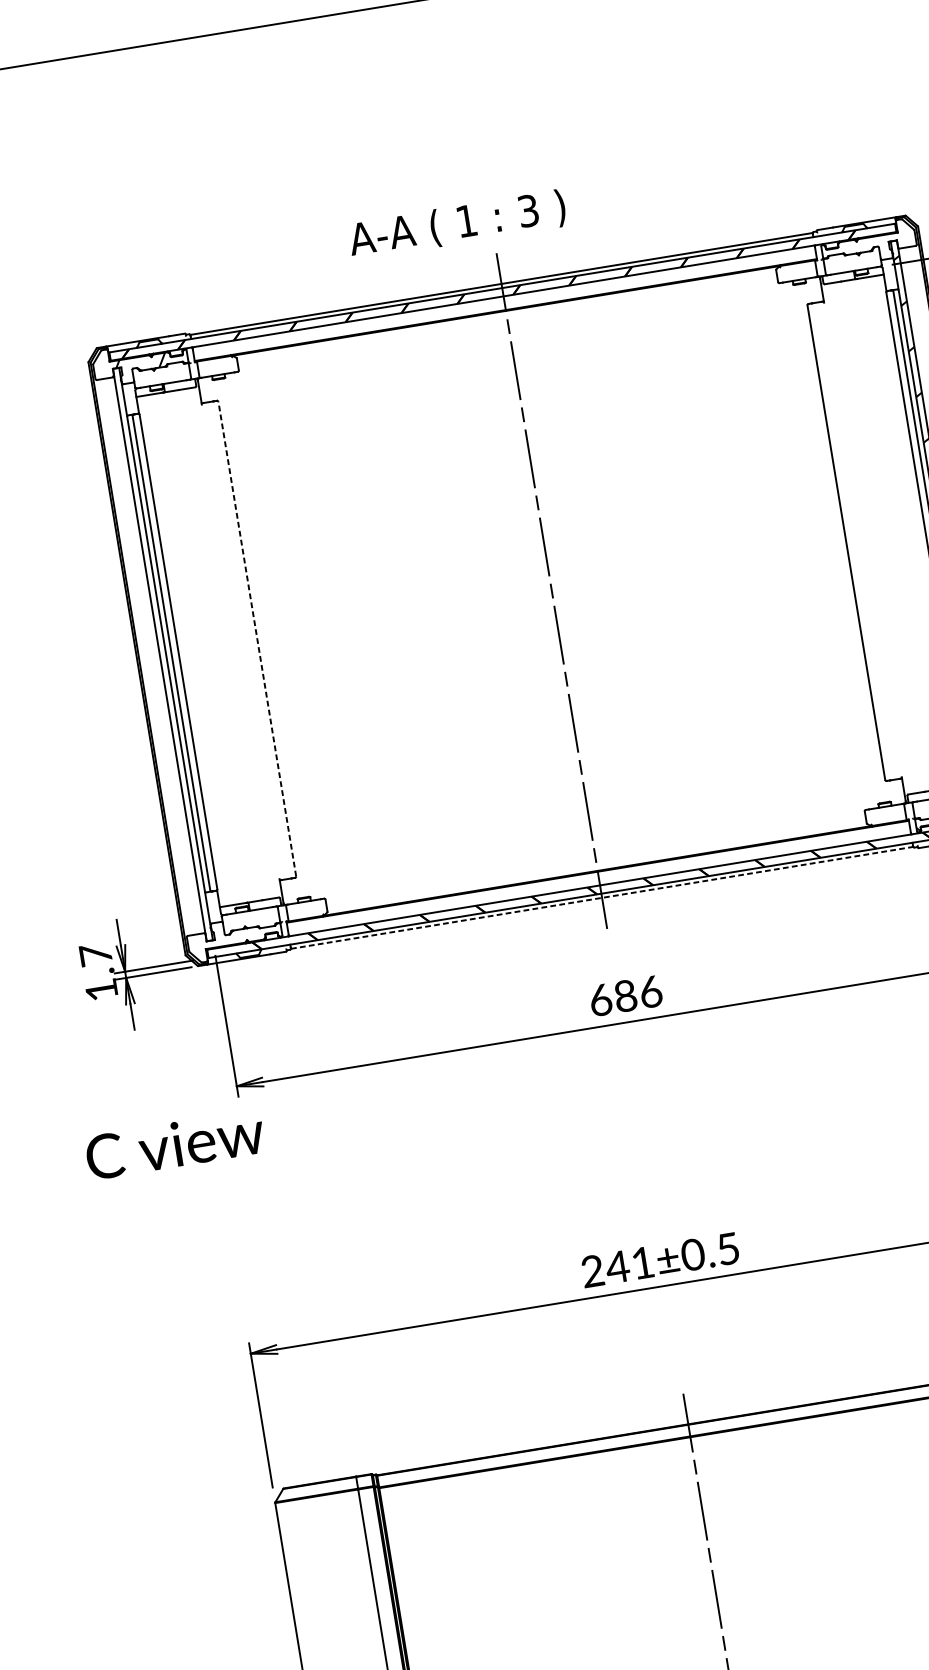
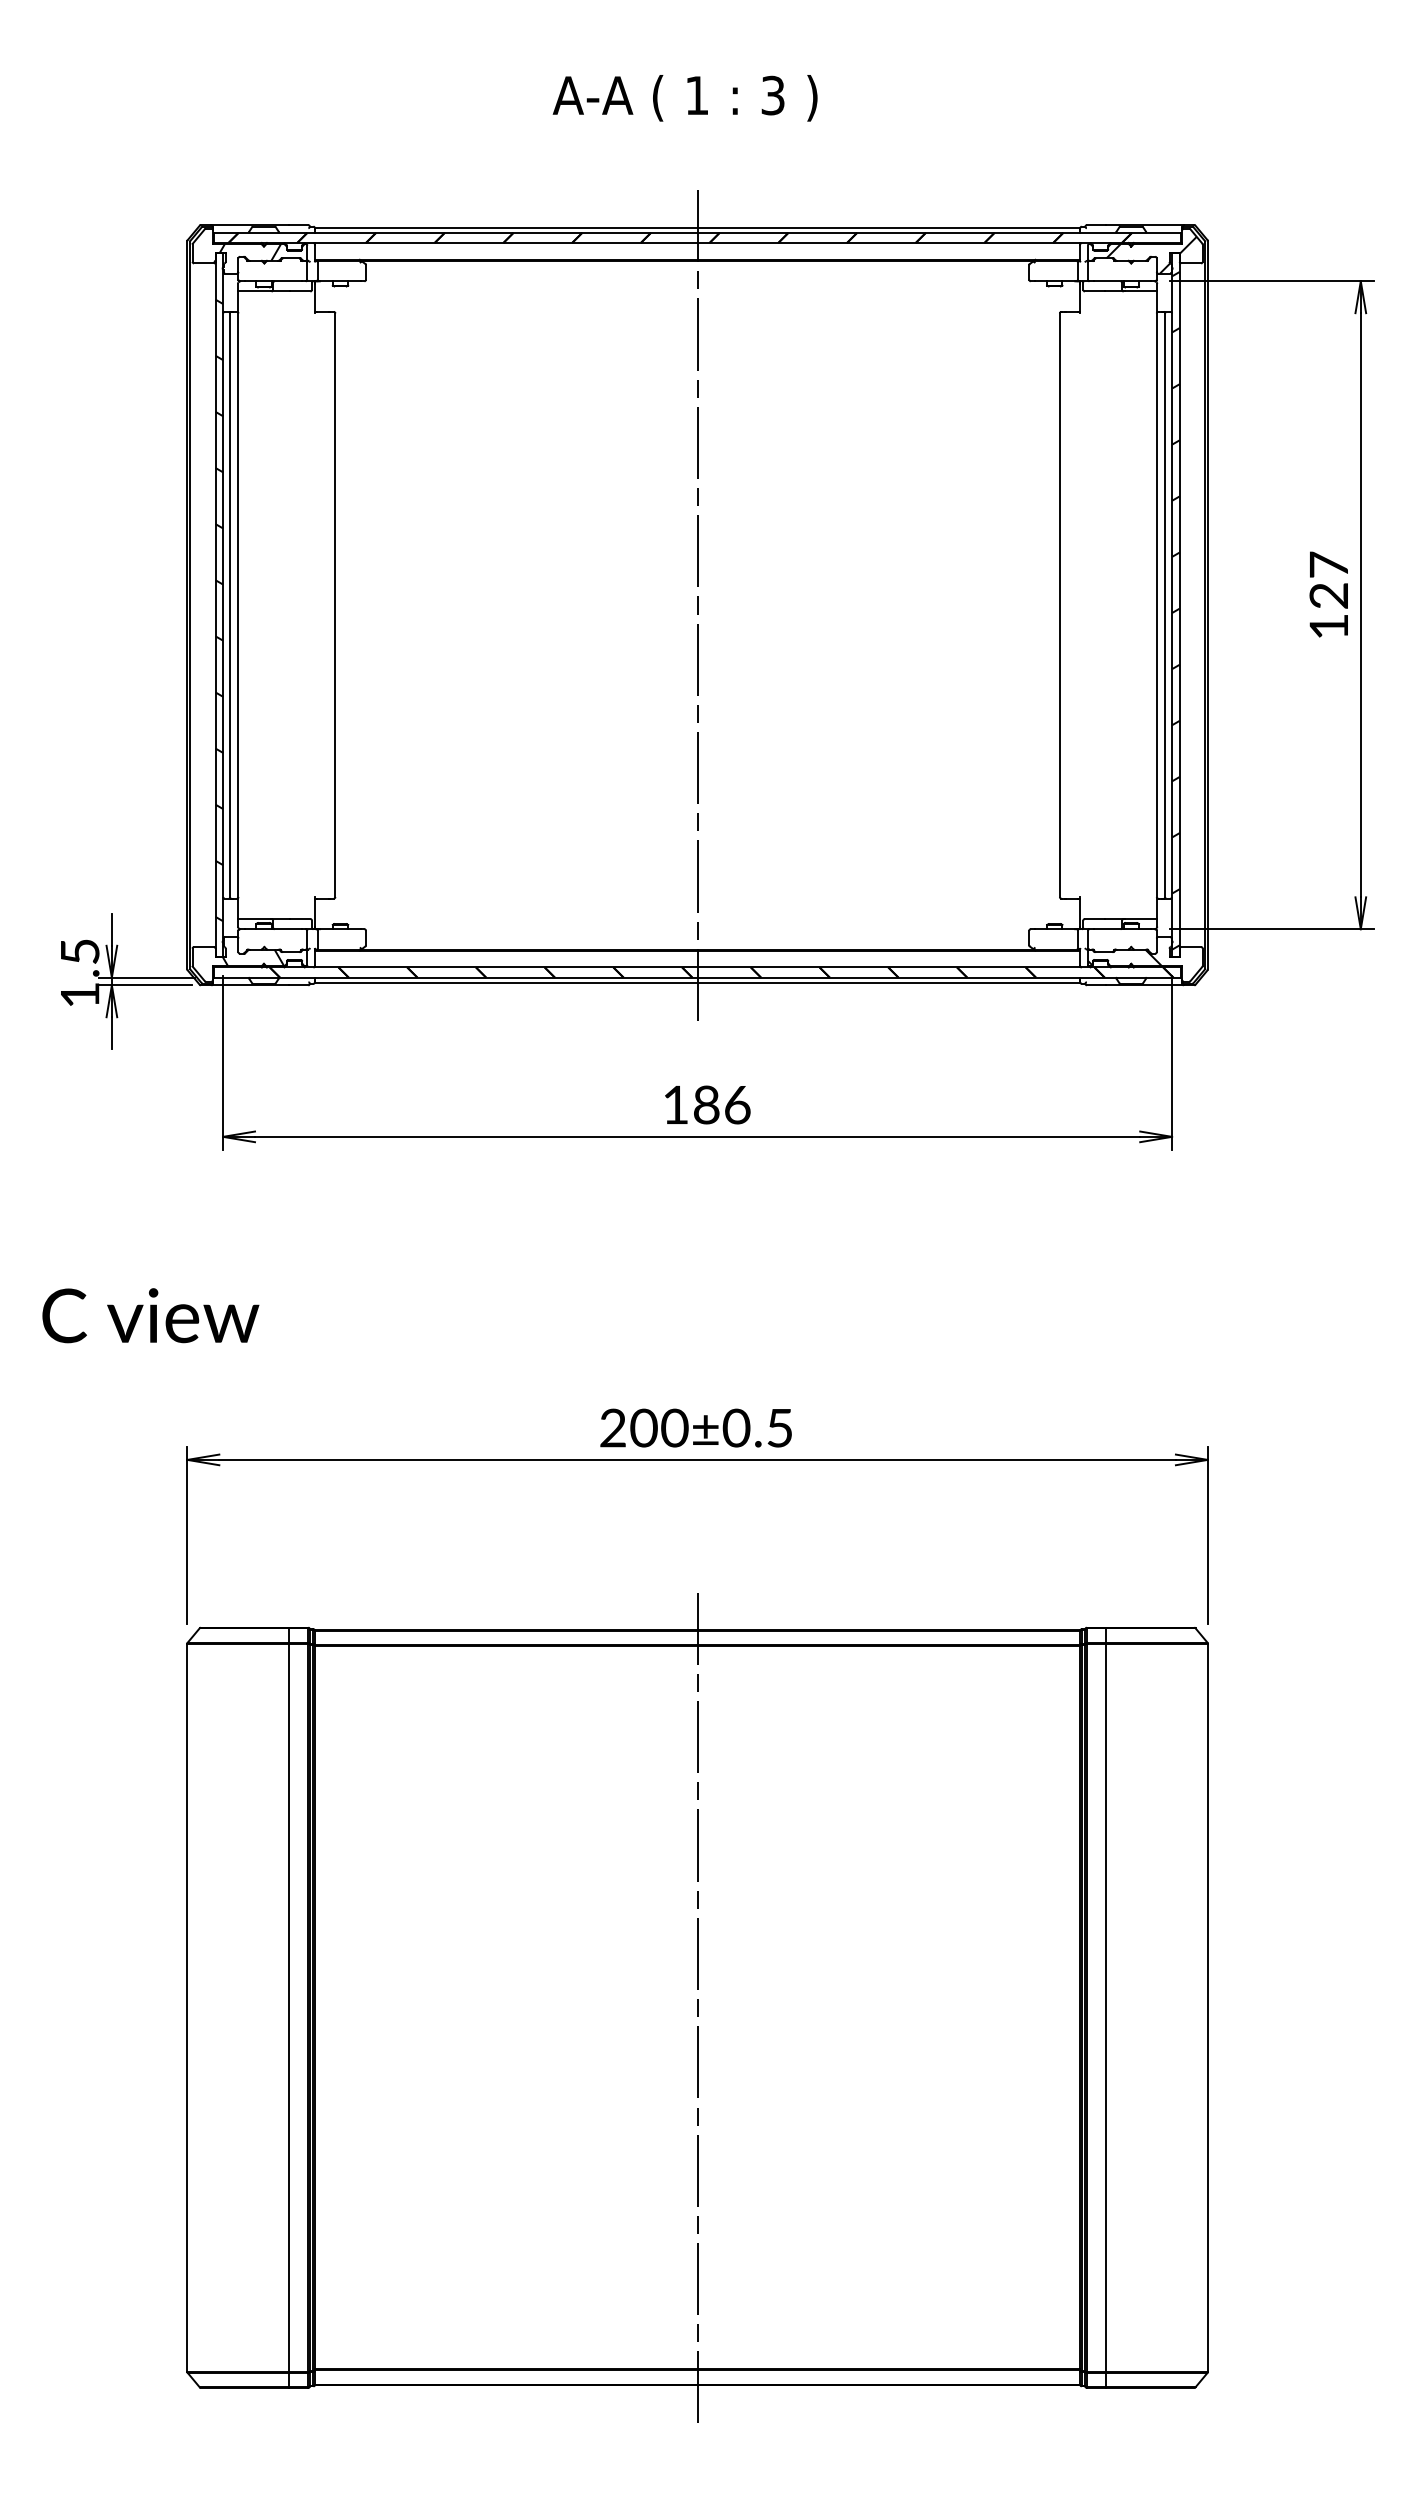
text: (456, 225) -> (684, 98), moved
hatch: (874, 245) -> (1151, 254), added
line: (257, 639) -> (335, 605), dashed -> solid
hatch: (163, 658) -> (219, 610), added
line: (601, 897) -> (697, 982), dashed -> solid
hatch: (237, 936) -> (253, 957), added
text: (96, 954) -> (80, 951), 1.7 -> 1.5
text: (600, 999) -> (675, 1104), 686 -> 186
text: (174, 1144) -> (150, 1315), moved
text: (629, 1264) -> (658, 1427), 241±0.5 -> 200±0.5

